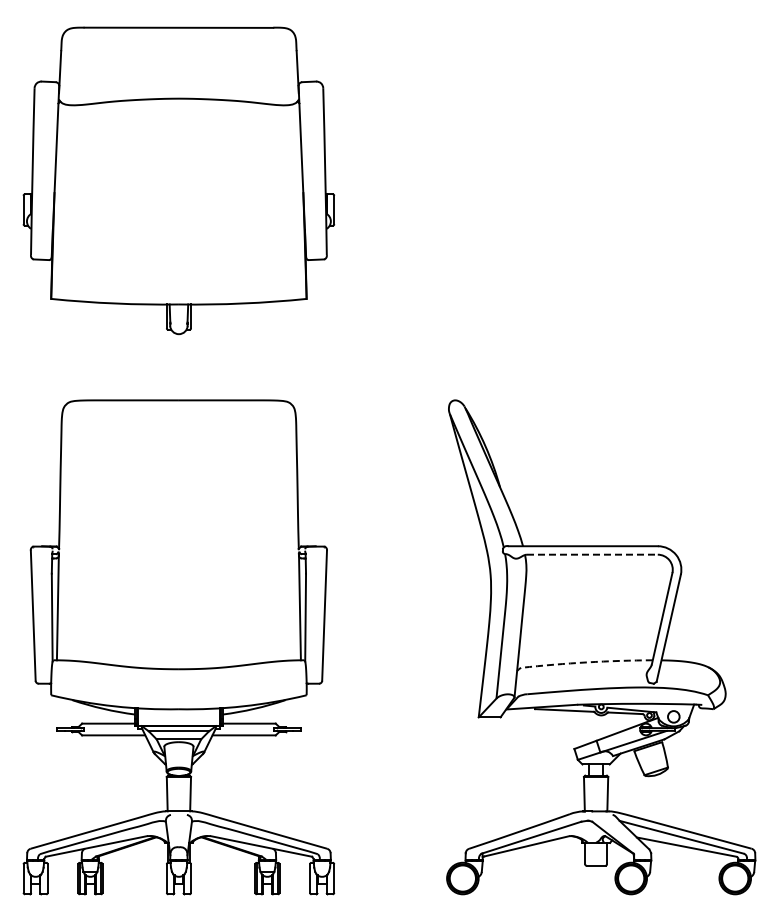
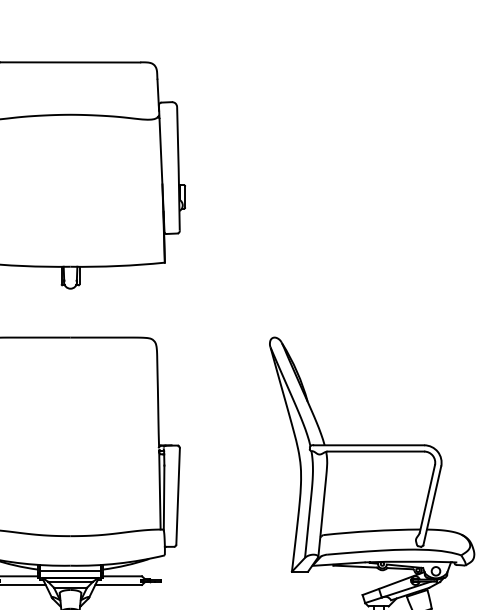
line: (592, 554) -> (375, 451), dashed -> solid
arc: (586, 662) -> (371, 531), dashed -> solid
line: (178, 716) -> (70, 571), added

